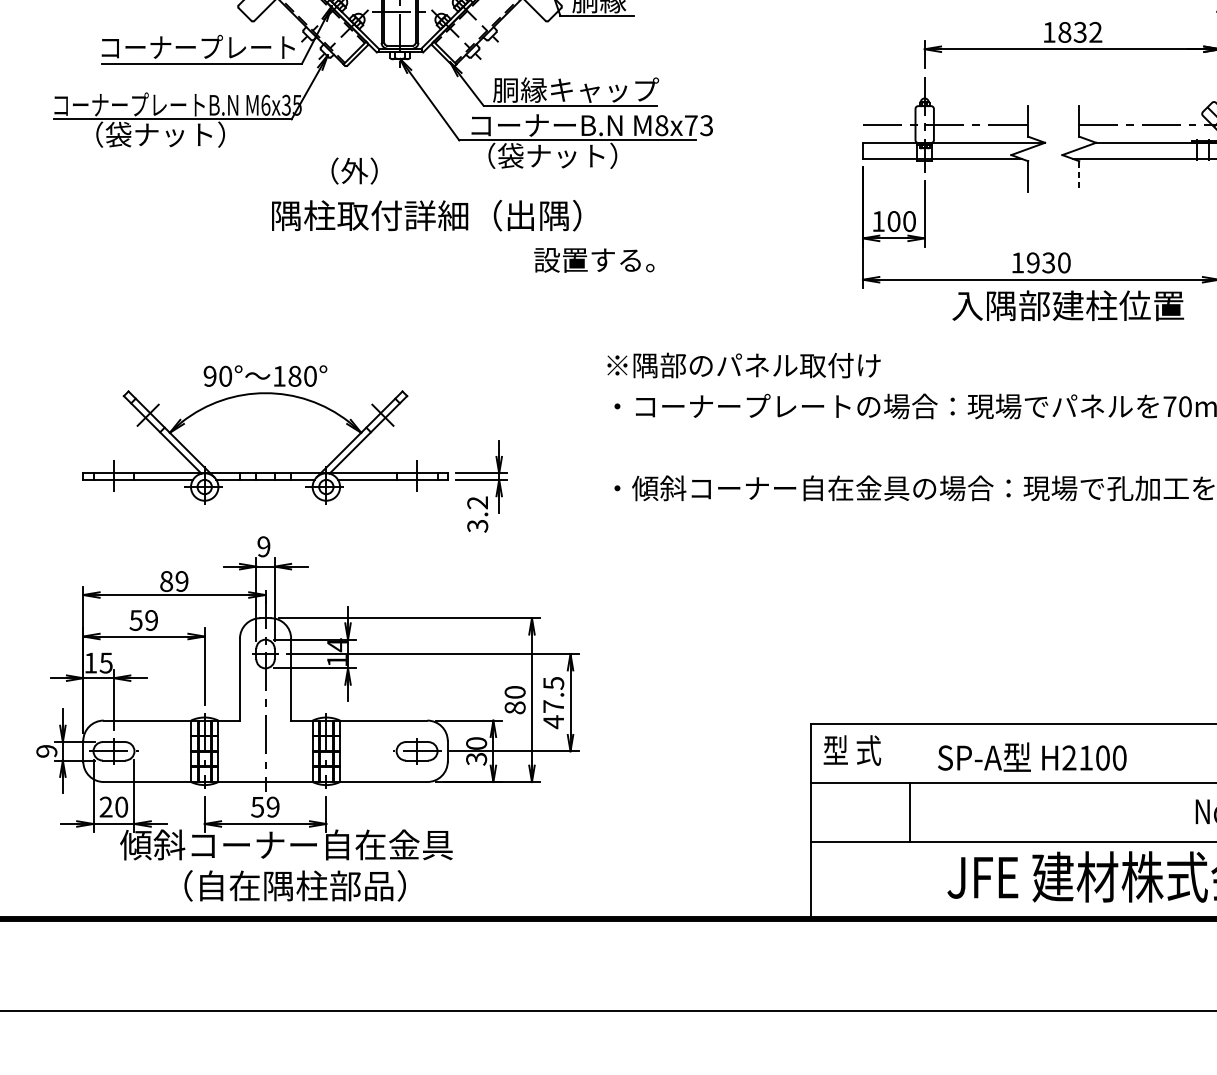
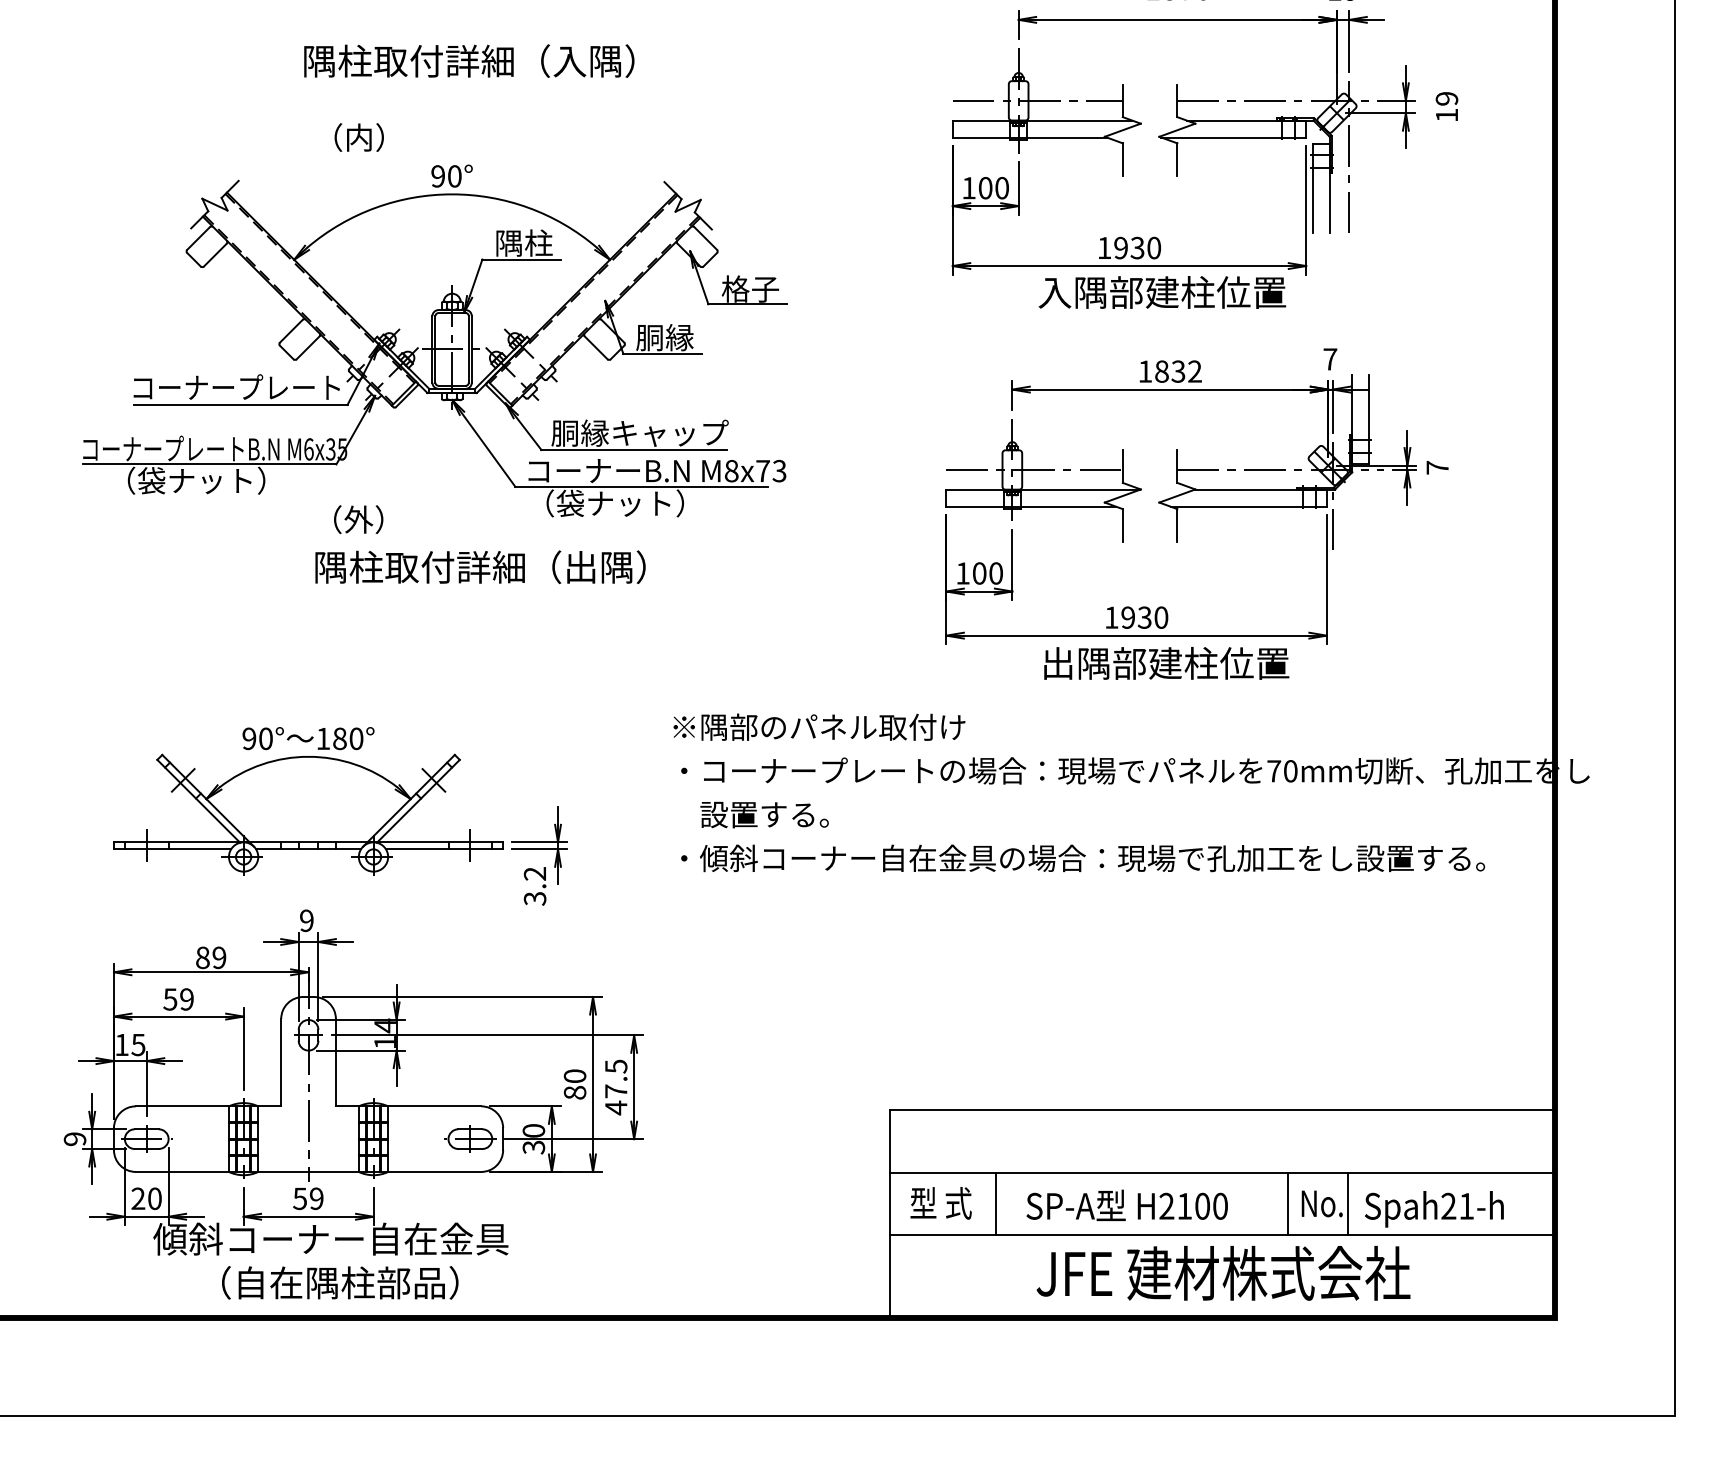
text: (354, 170) -> (358, 519), moved
line: (1079, 176) -> (1177, 525), dashed -> solid
text: (594, 259) -> (764, 814), moved
text: (967, 305) -> (1057, 663), 入隅部建柱位置 -> 出隅部建柱位置
text: (851, 750) -> (940, 1203), moved
text: (1031, 756) -> (1126, 1204), moved
line: (1183, 811) -> (1288, 1203), added

